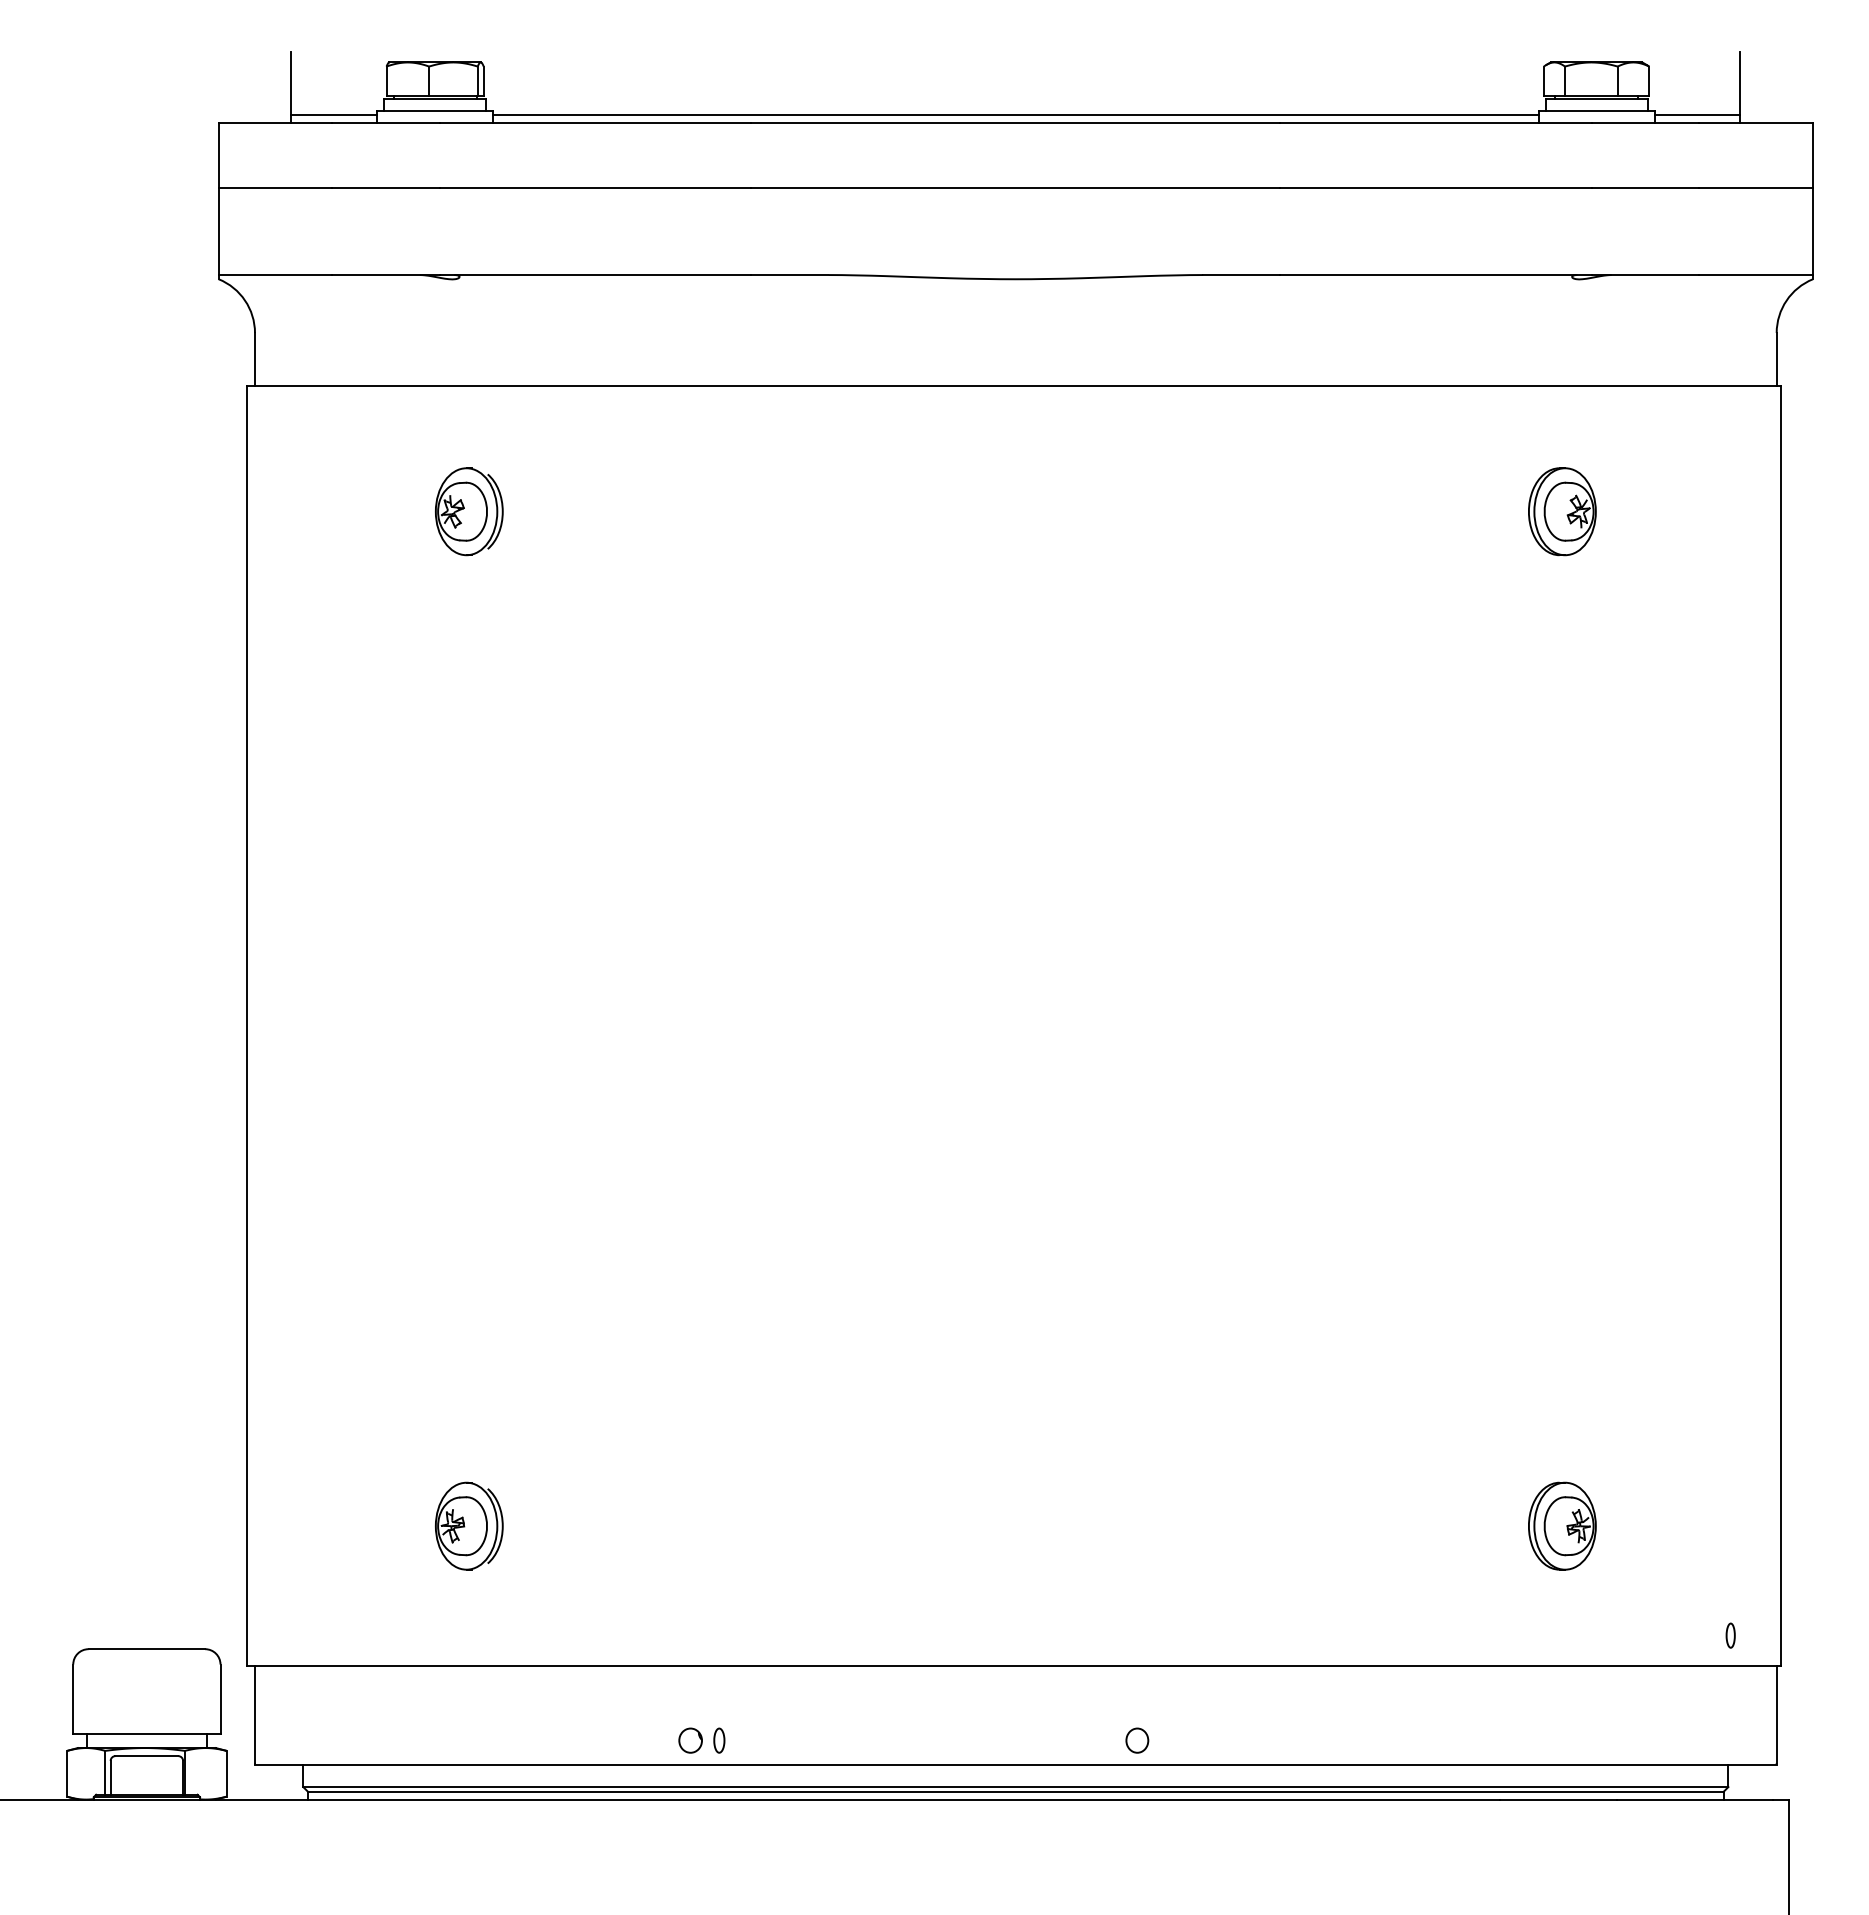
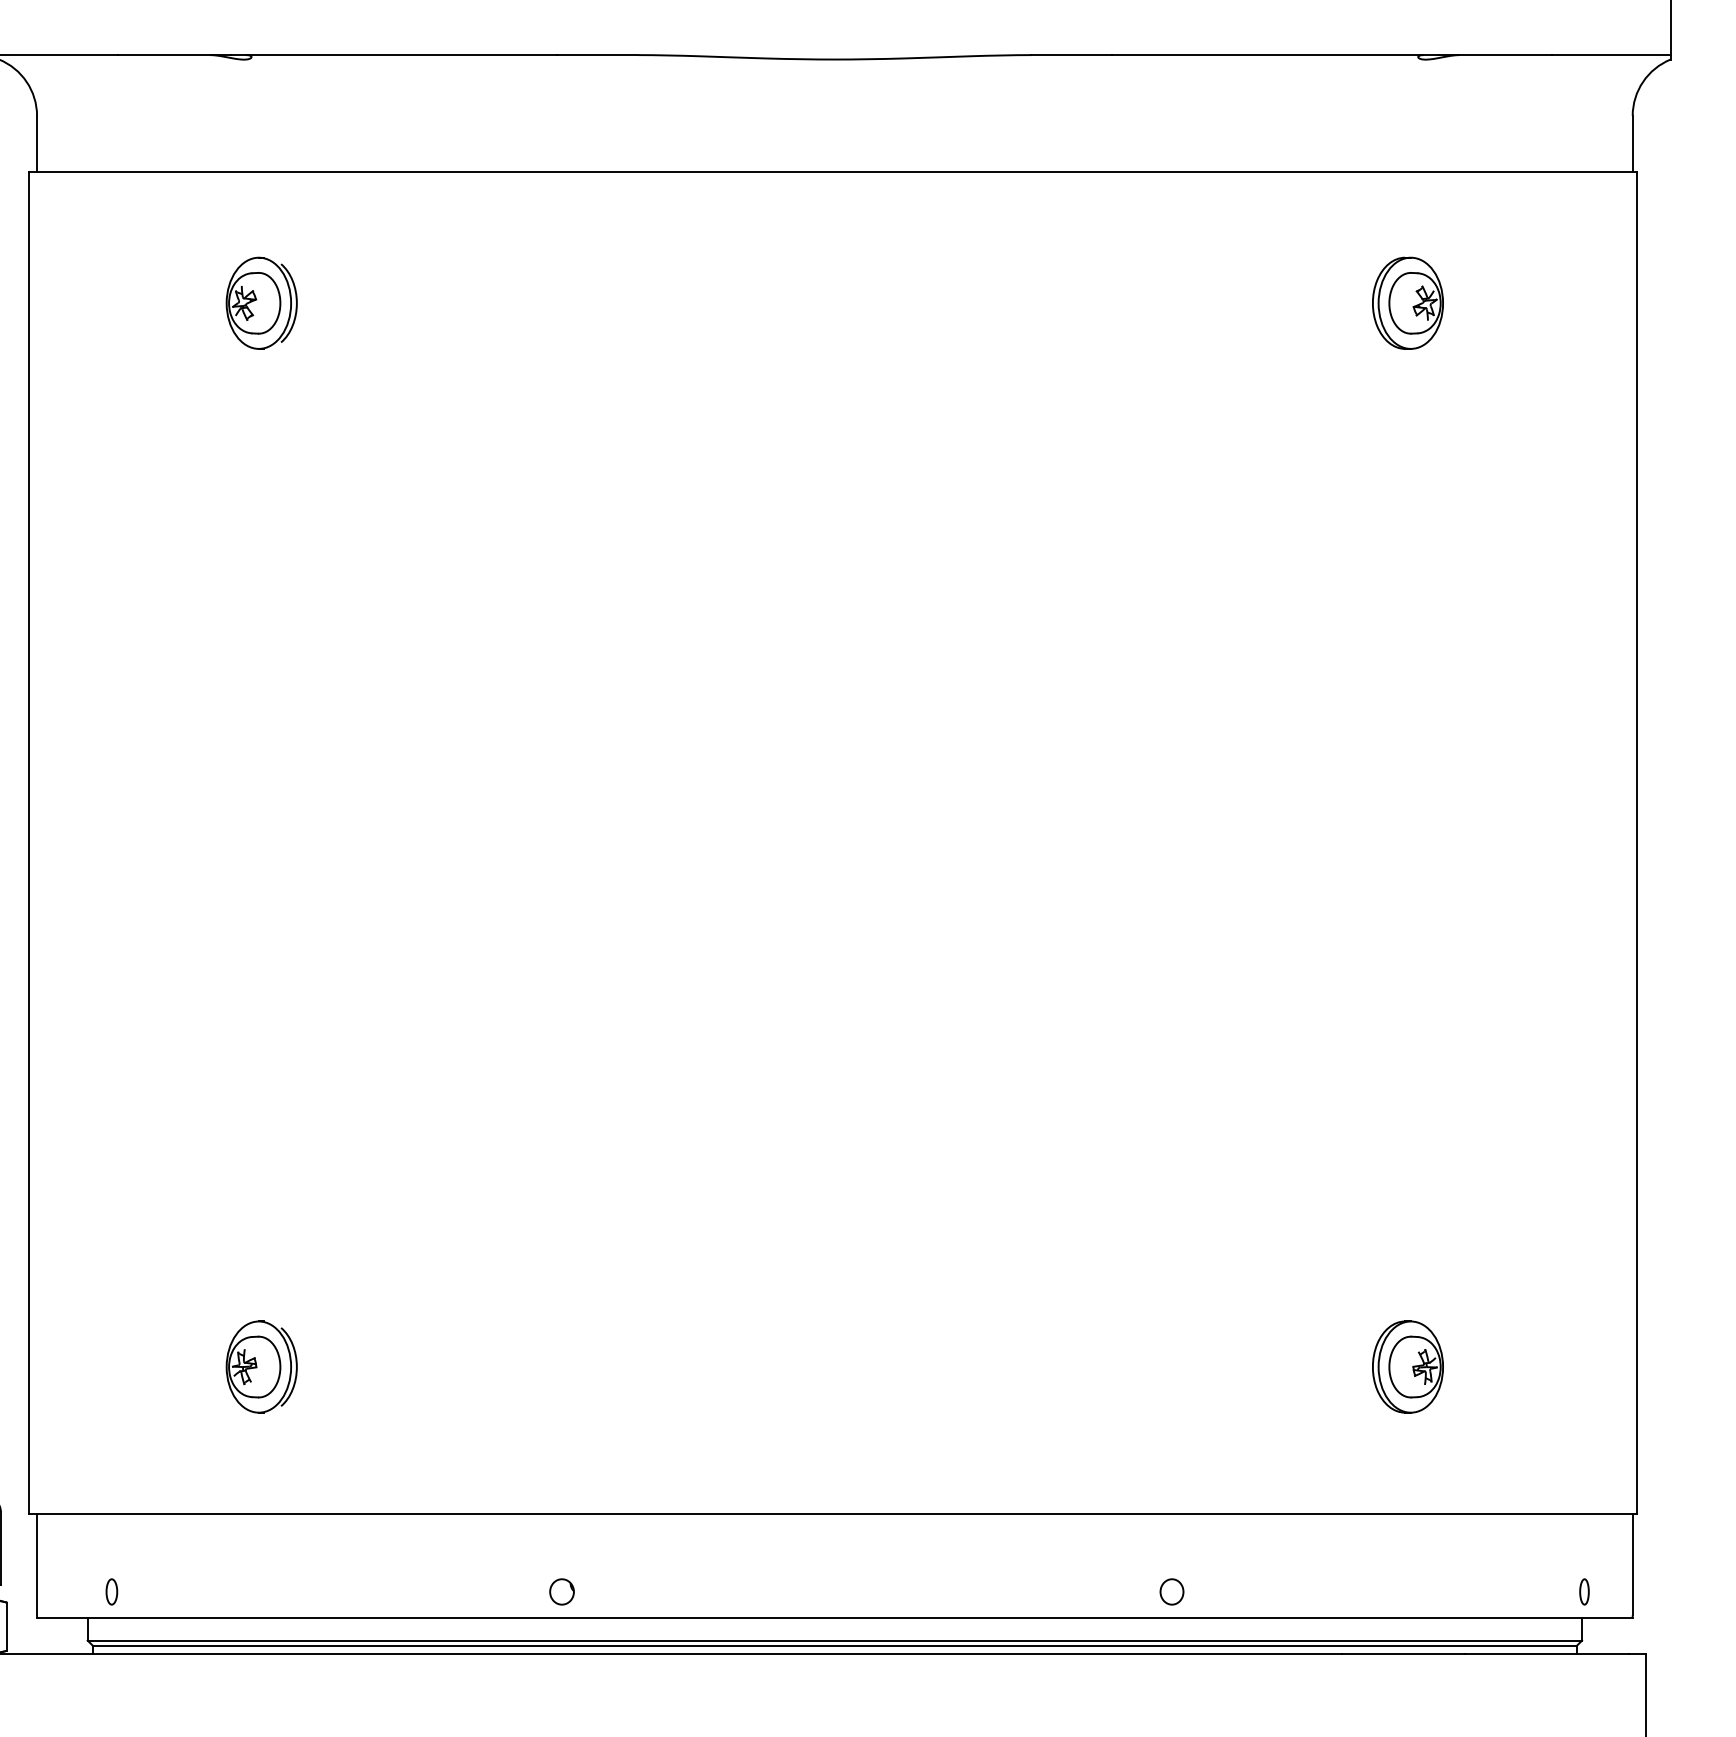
part: (1730, 1635) -> (1584, 1591), moved
part: (690, 1740) -> (561, 1591), moved
part: (719, 1740) -> (112, 1591), moved
part: (1137, 1740) -> (1172, 1591), moved

